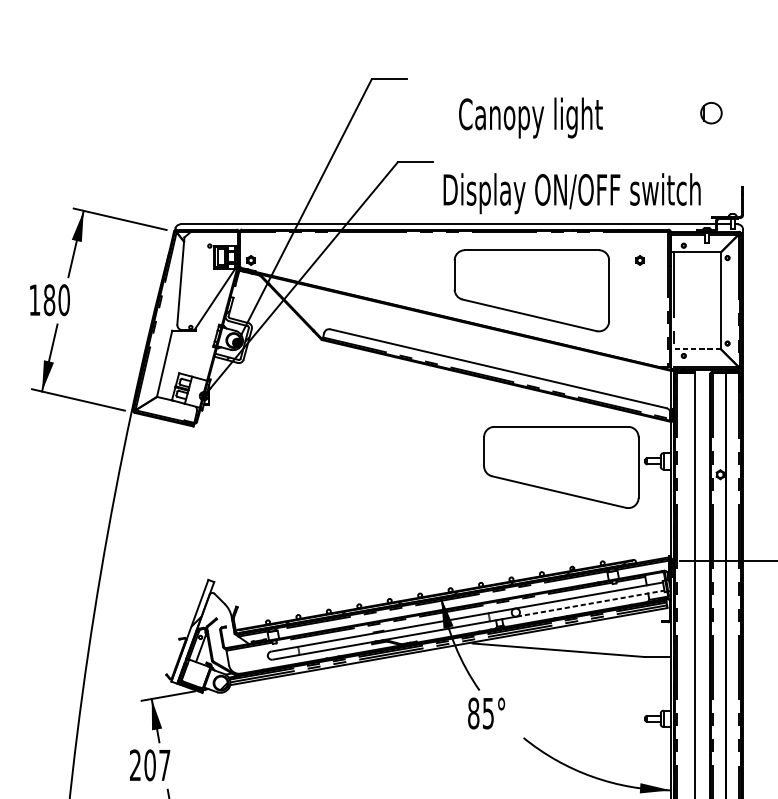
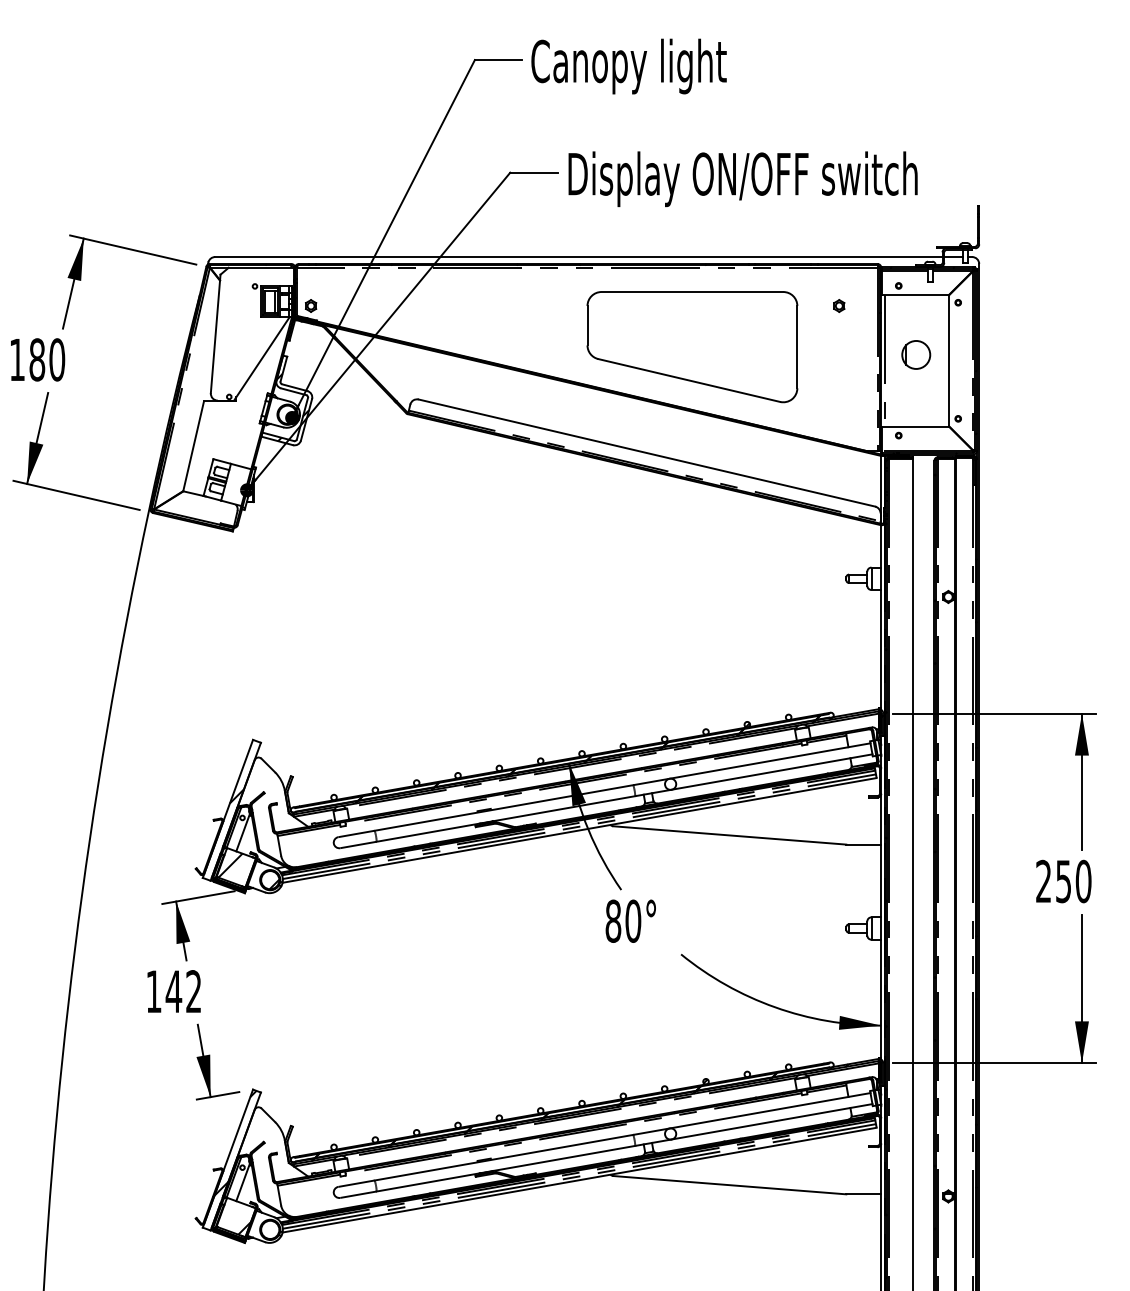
part: (711, 112) -> (916, 354), moved
text: (530, 118) -> (628, 66), moved
text: (571, 193) -> (742, 179), moved
line: (695, 349) -> (914, 426), dashed -> solid
part: (561, 467) -> (732, 587), removed
hatch: (456, 592) -> (589, 757), added
line: (590, 603) -> (772, 772), dashed -> solid
hatch: (191, 672) -> (230, 865), added
text: (488, 712) -> (633, 920), 85° -> 80°
text: (149, 765) -> (173, 991), 207 -> 142

